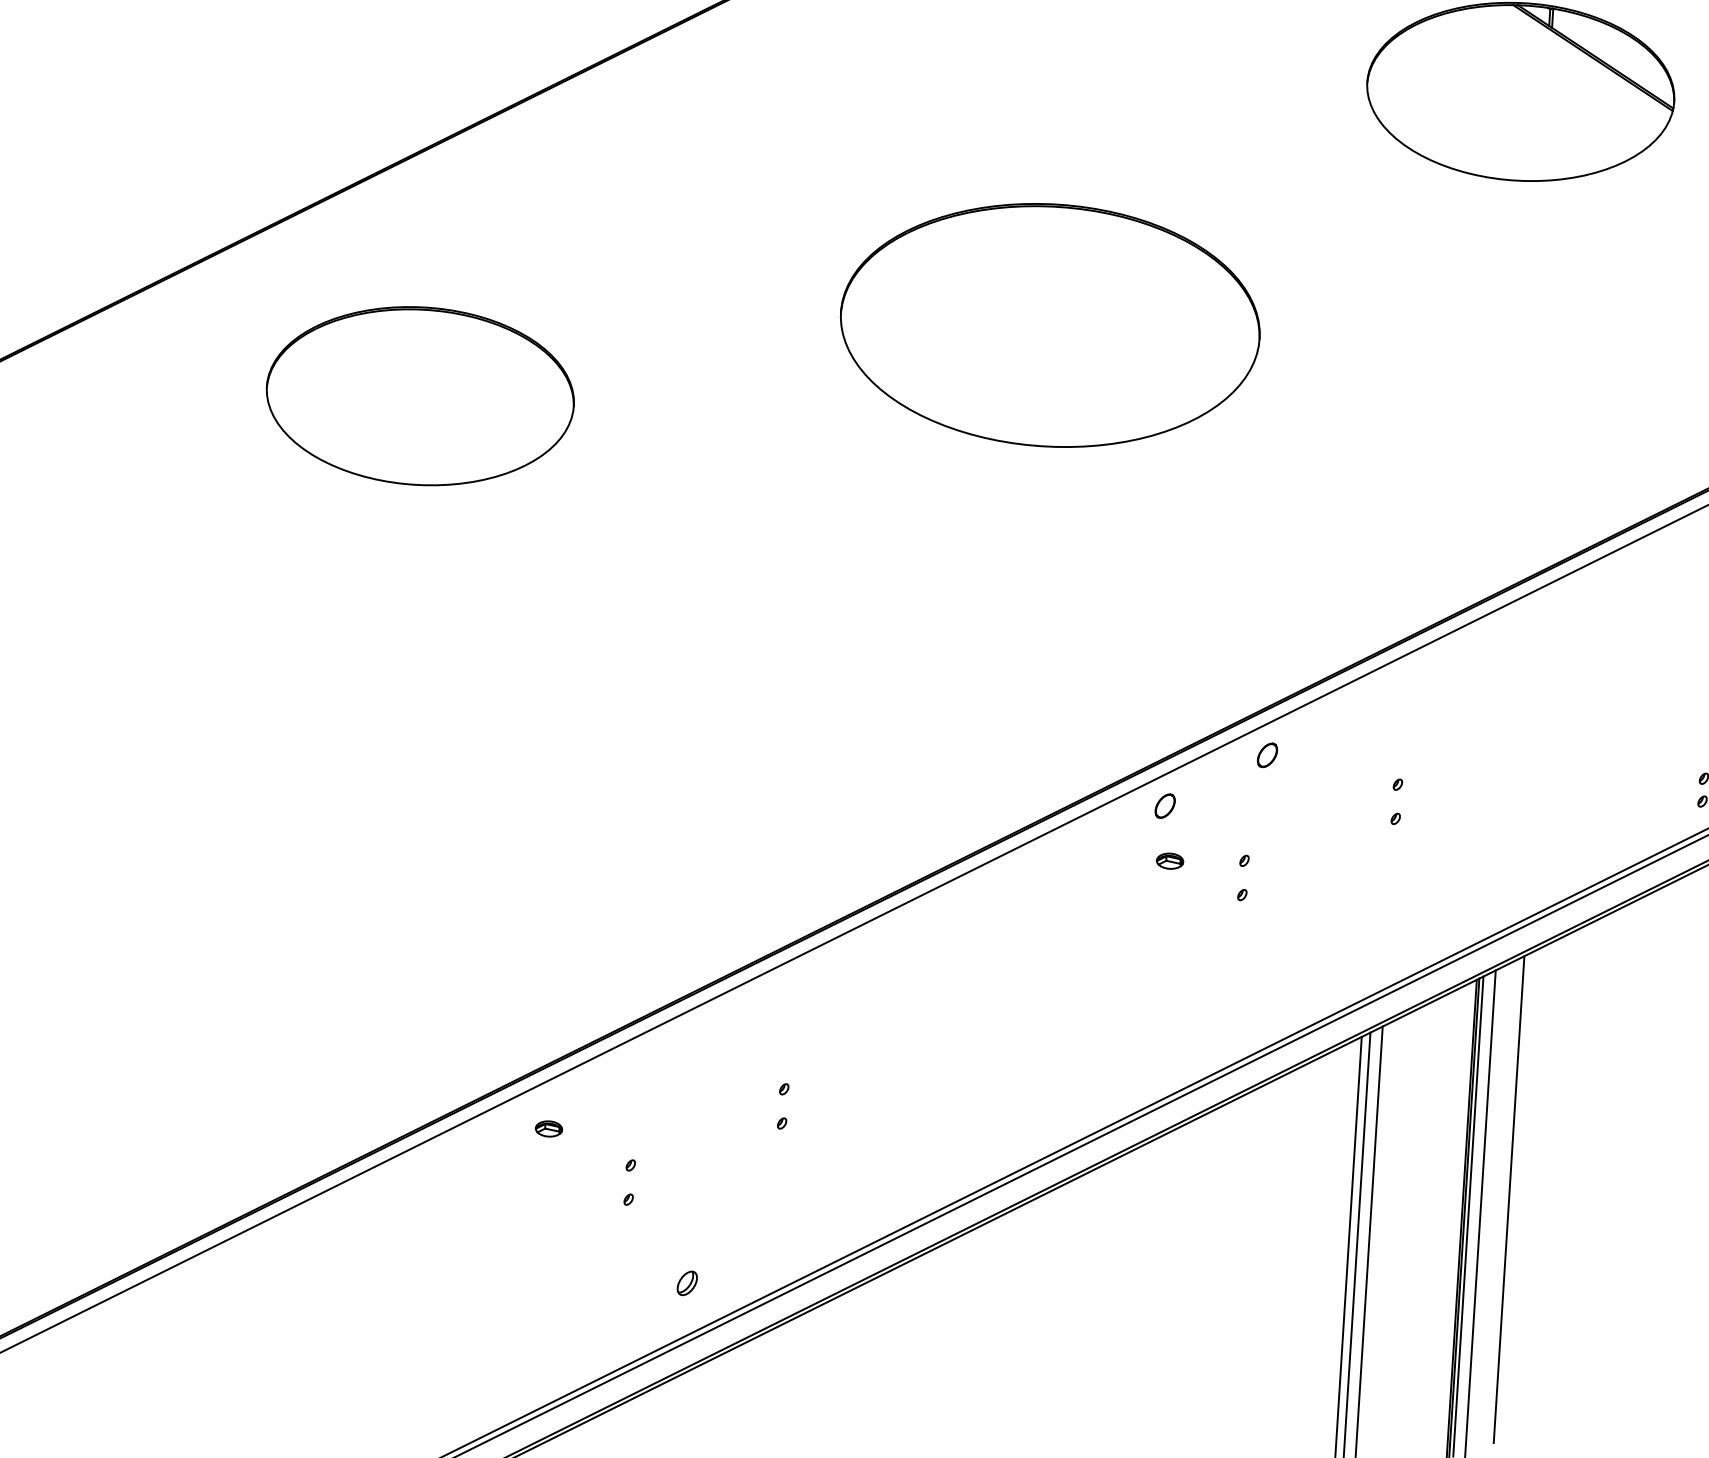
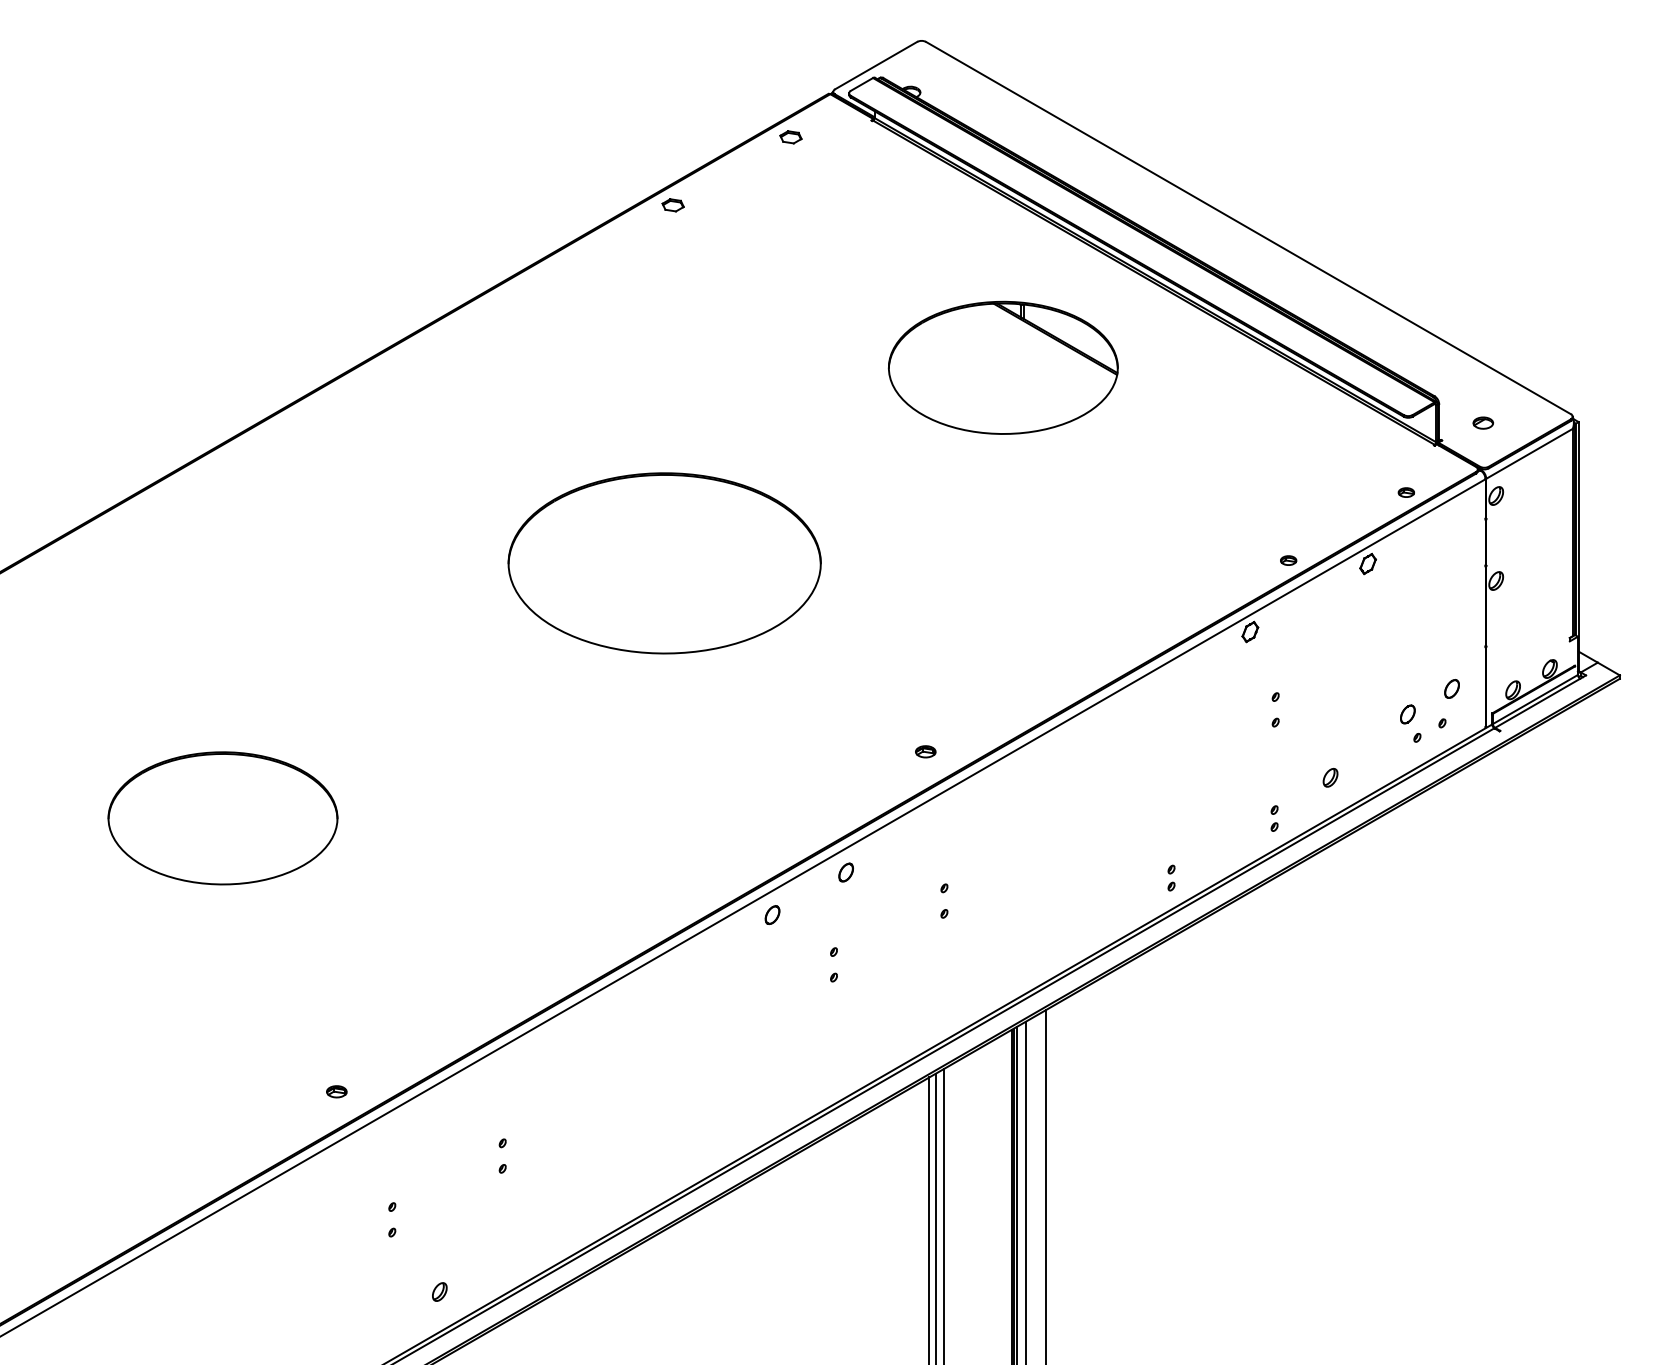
part: (419, 396) -> (222, 818), moved
part: (1169, 860) -> (925, 751), moved
part: (548, 1128) -> (336, 1091), moved

